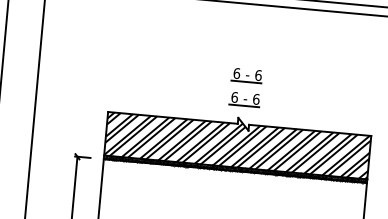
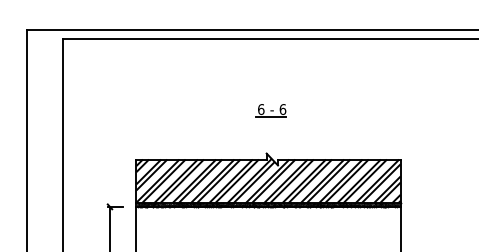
part: (243, 99) -> (270, 134), removed

